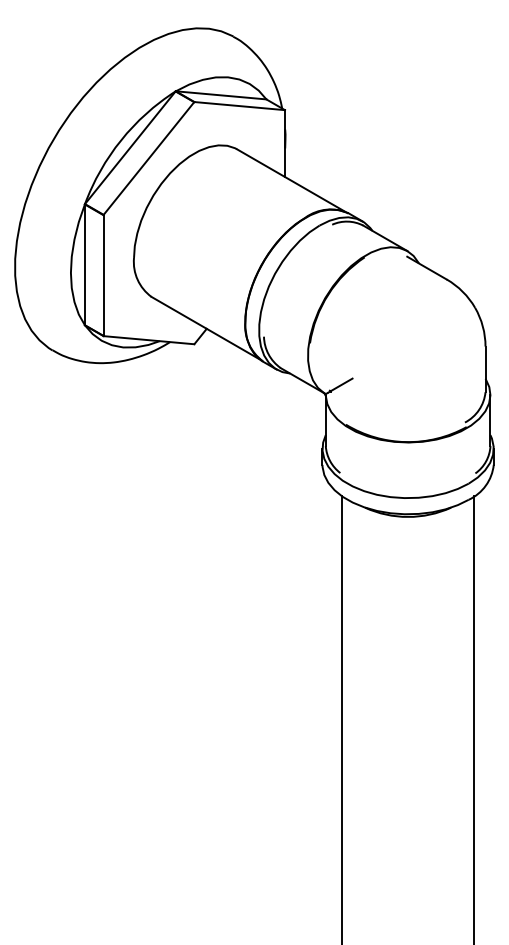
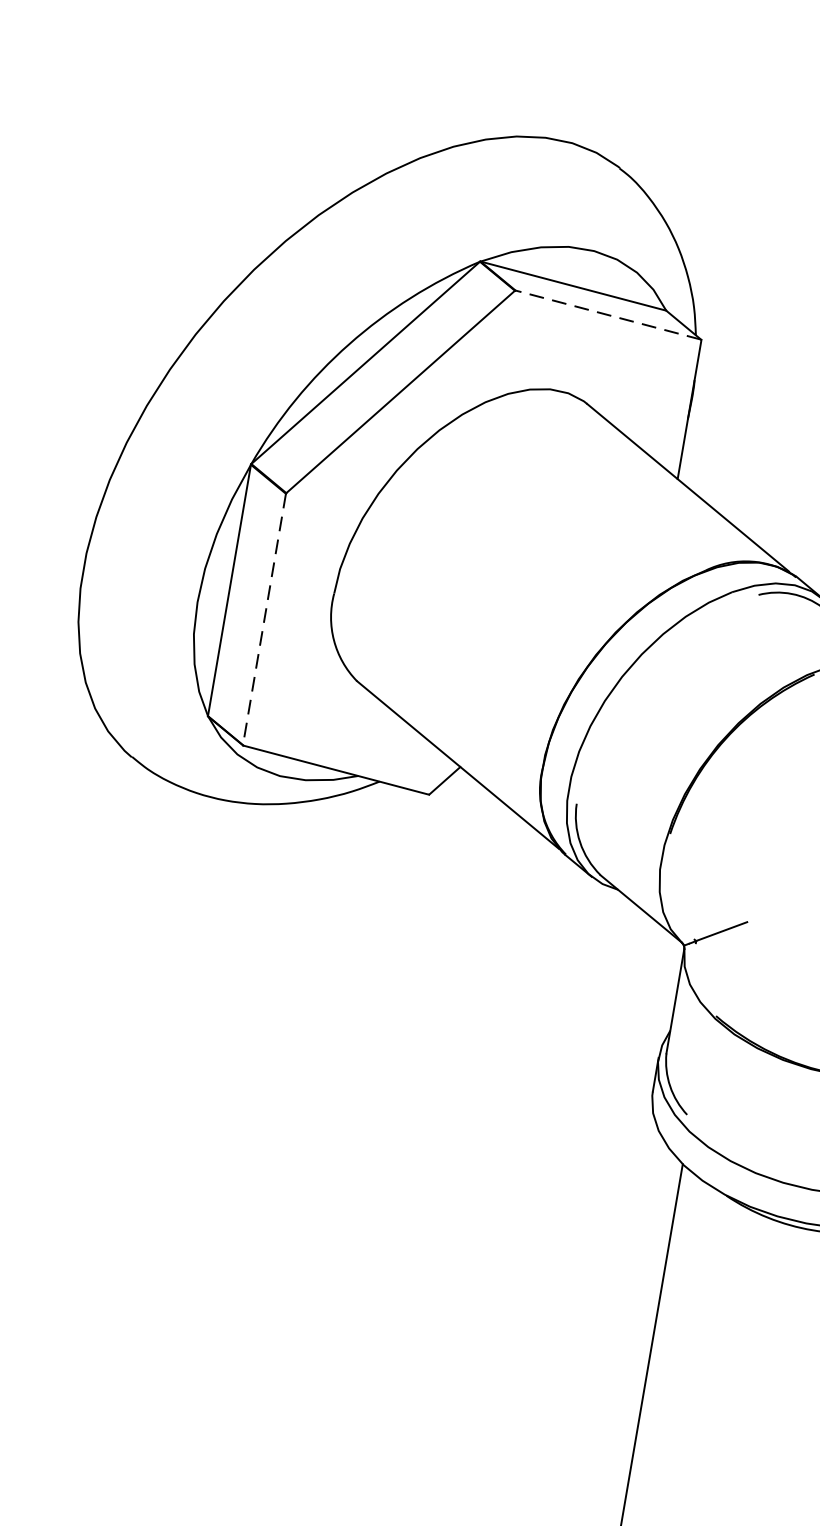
line: (239, 106) -> (607, 315), solid -> dashed
line: (103, 276) -> (264, 621), solid -> dashed

